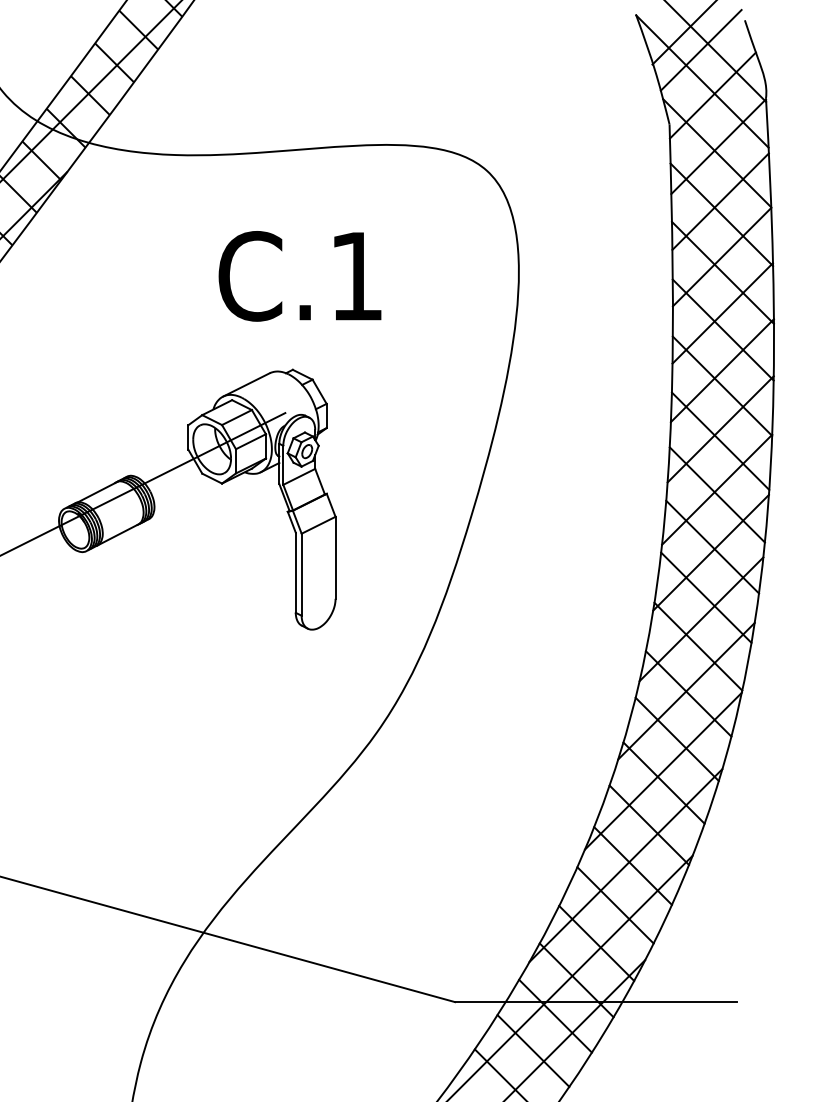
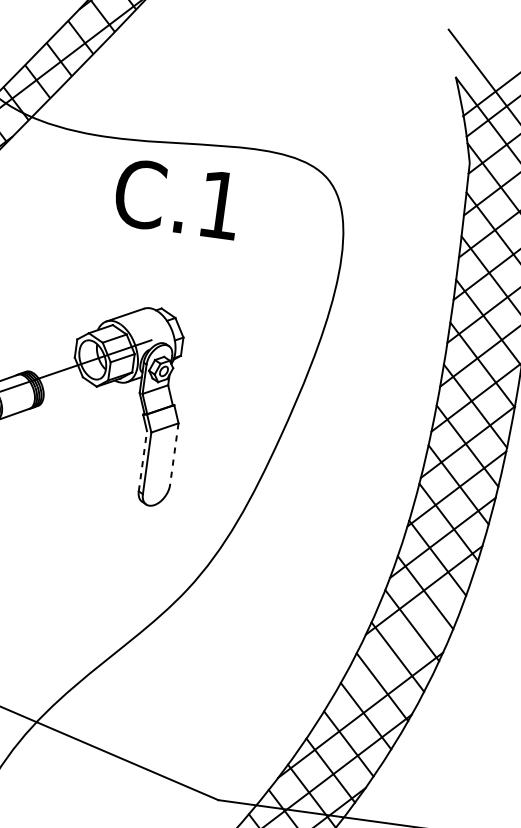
text: (299, 276) -> (177, 199), moved
line: (335, 558) -> (174, 454), solid -> dashed
line: (295, 572) -> (142, 461), solid -> dashed
line: (663, 770) -> (398, 647), removed

